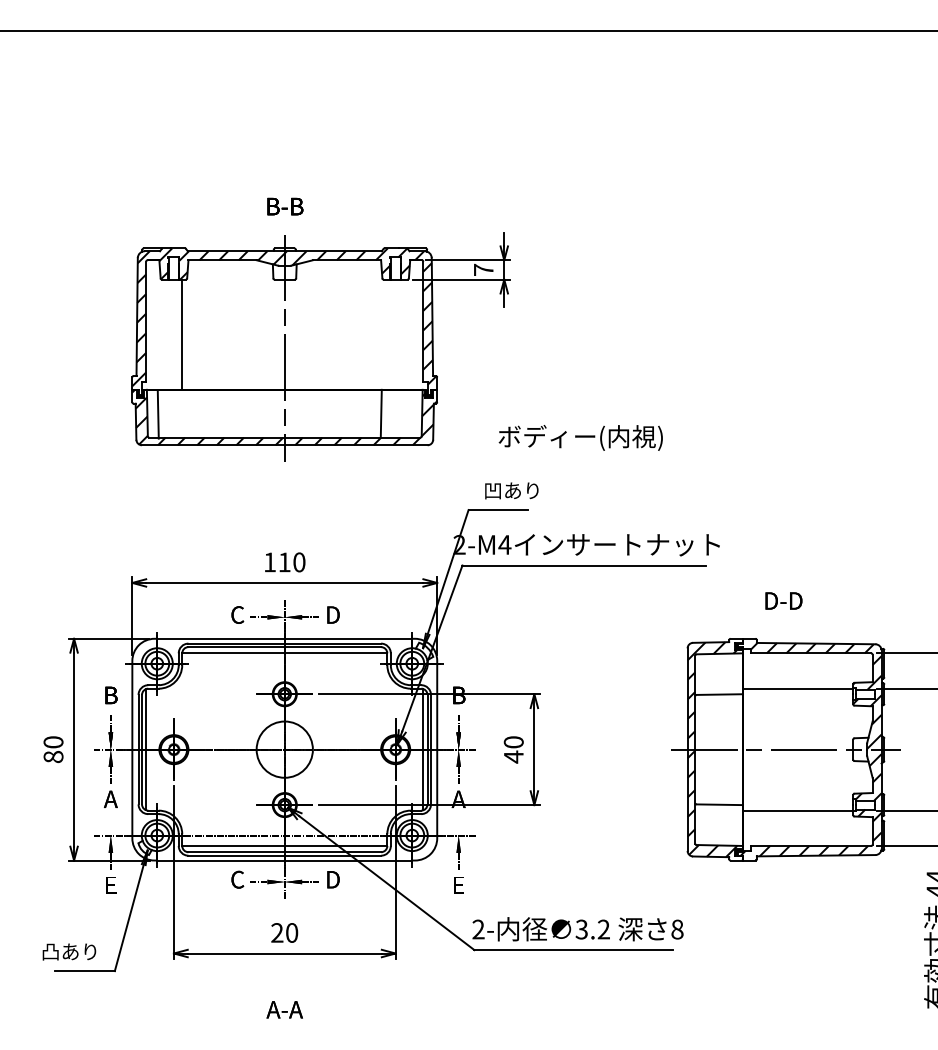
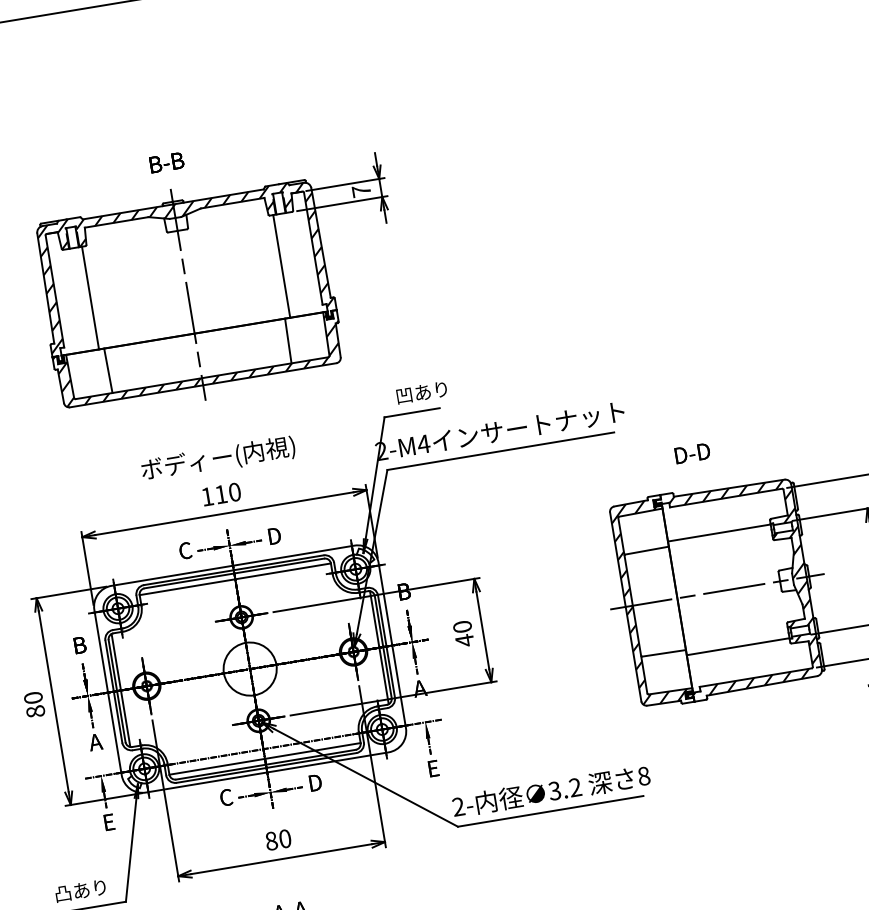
line: (387, 334) -> (281, 266), added
line: (157, 414) -> (107, 370), moved
text: (580, 437) -> (217, 458), moved
text: (277, 932) -> (271, 840), 20 -> 80

